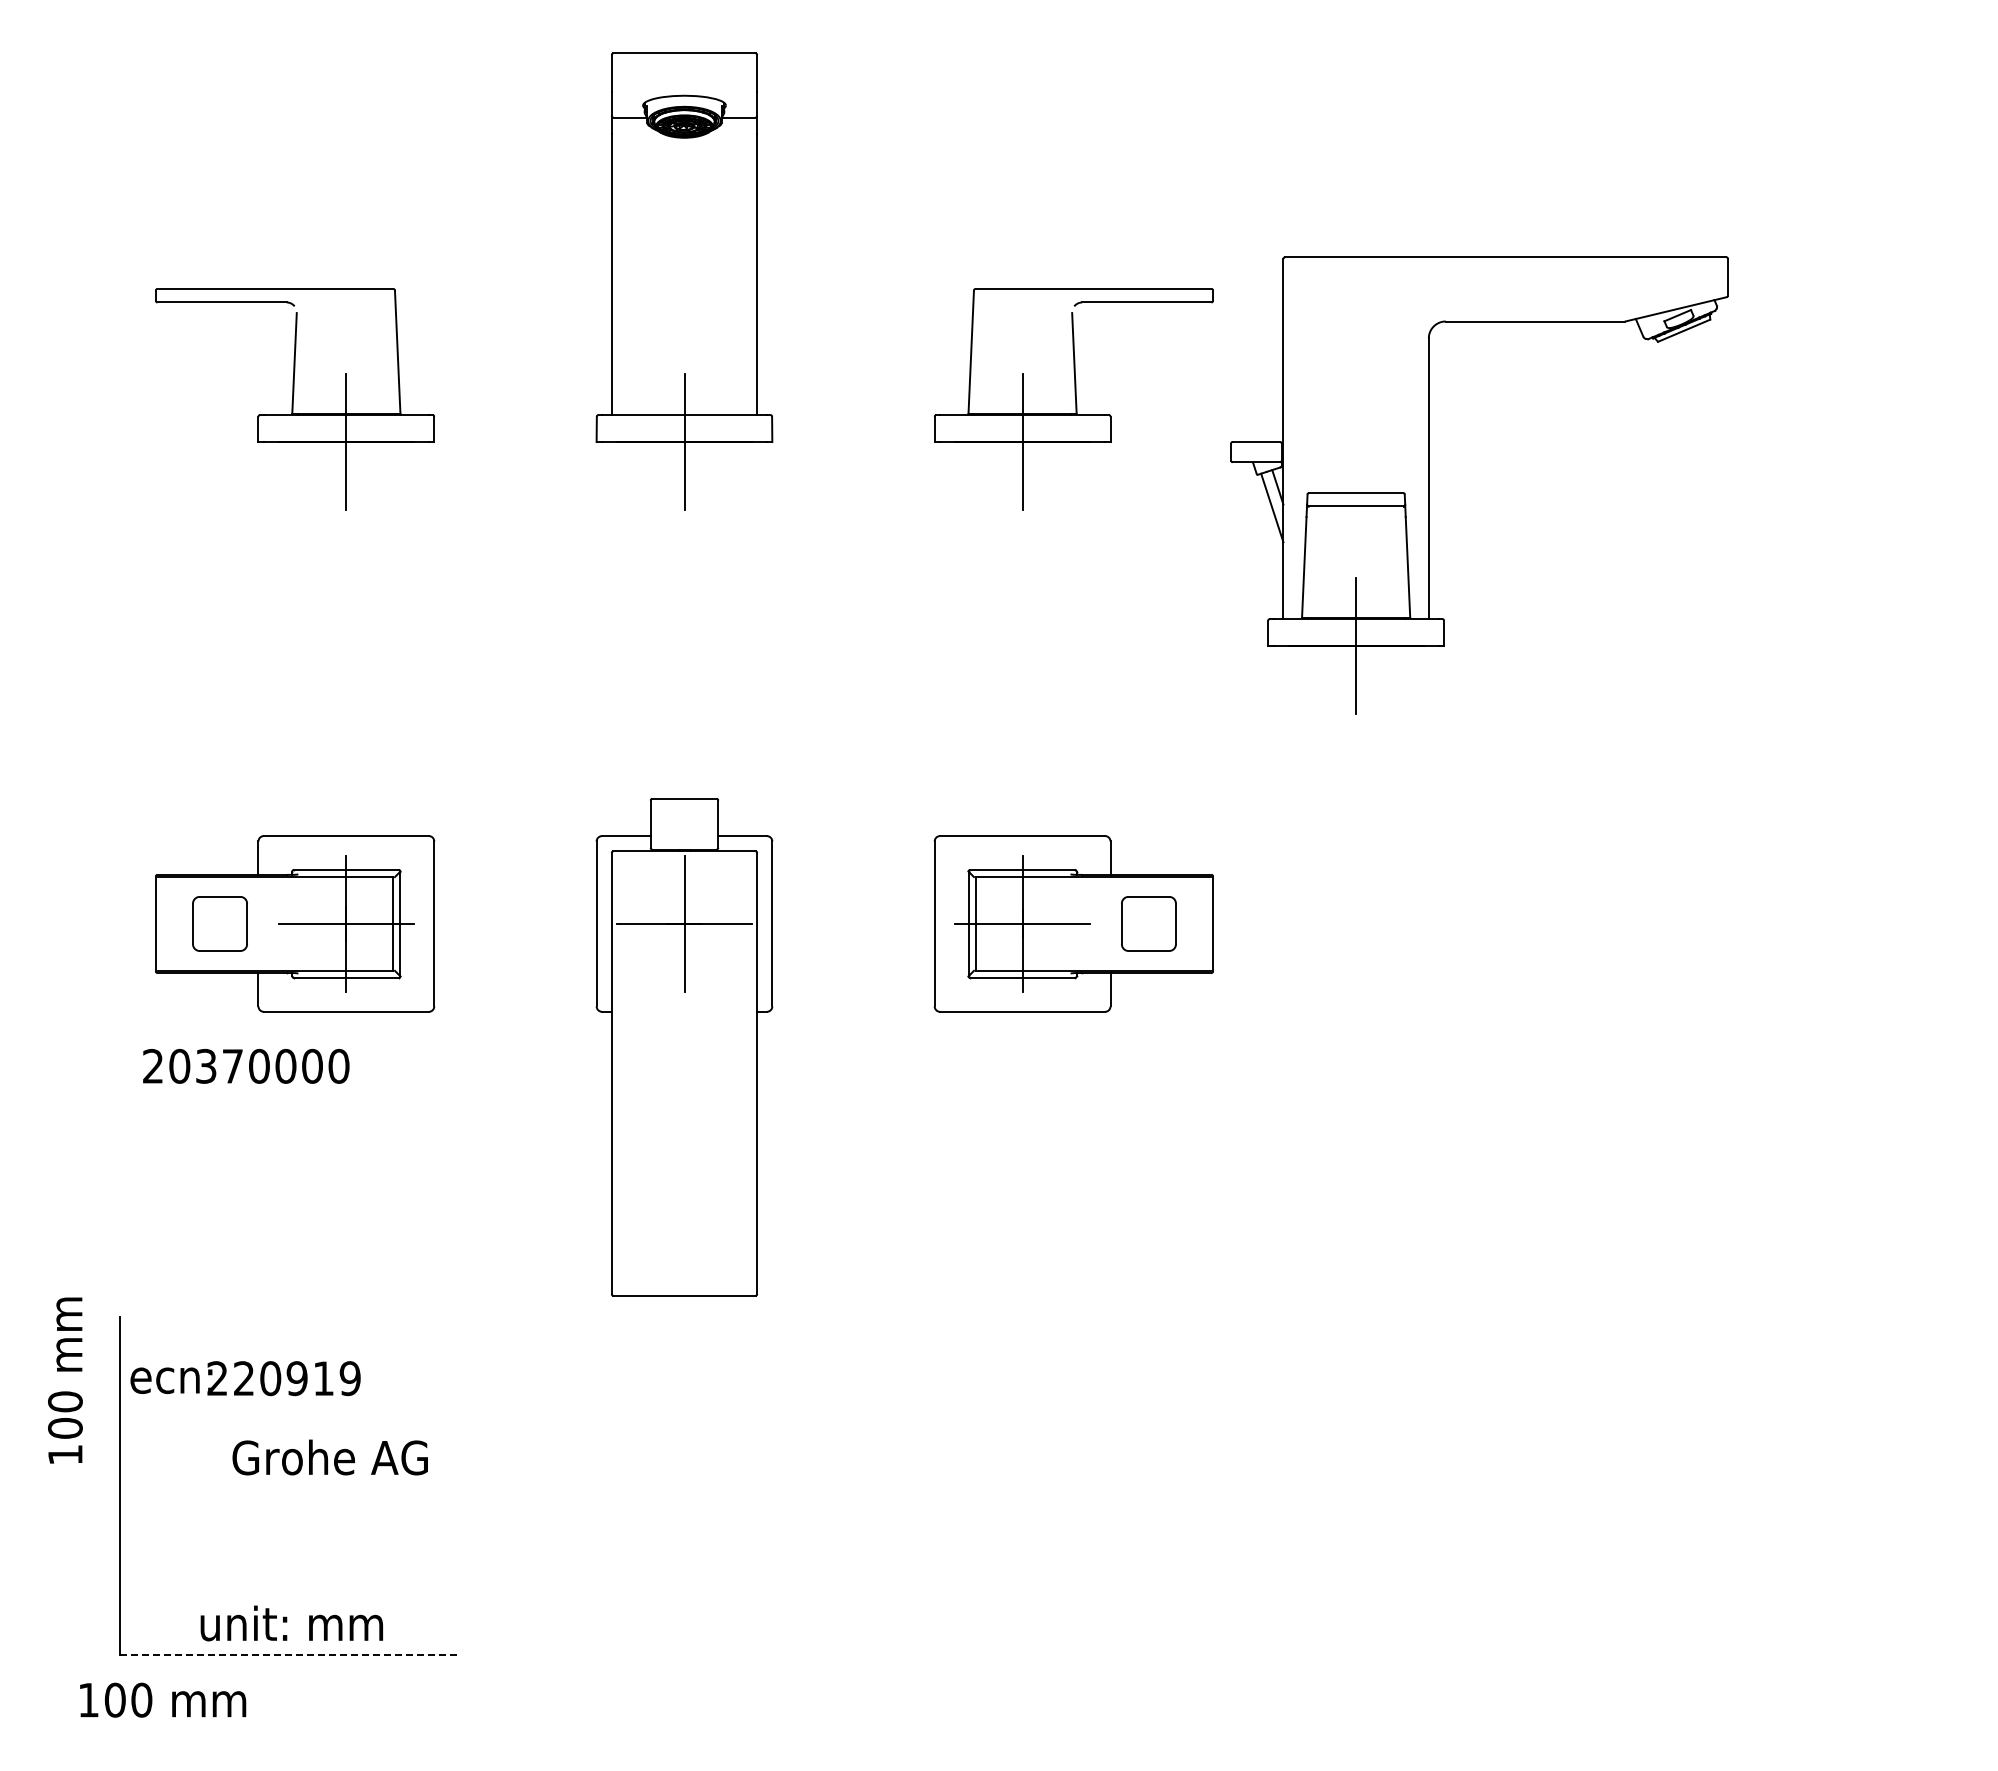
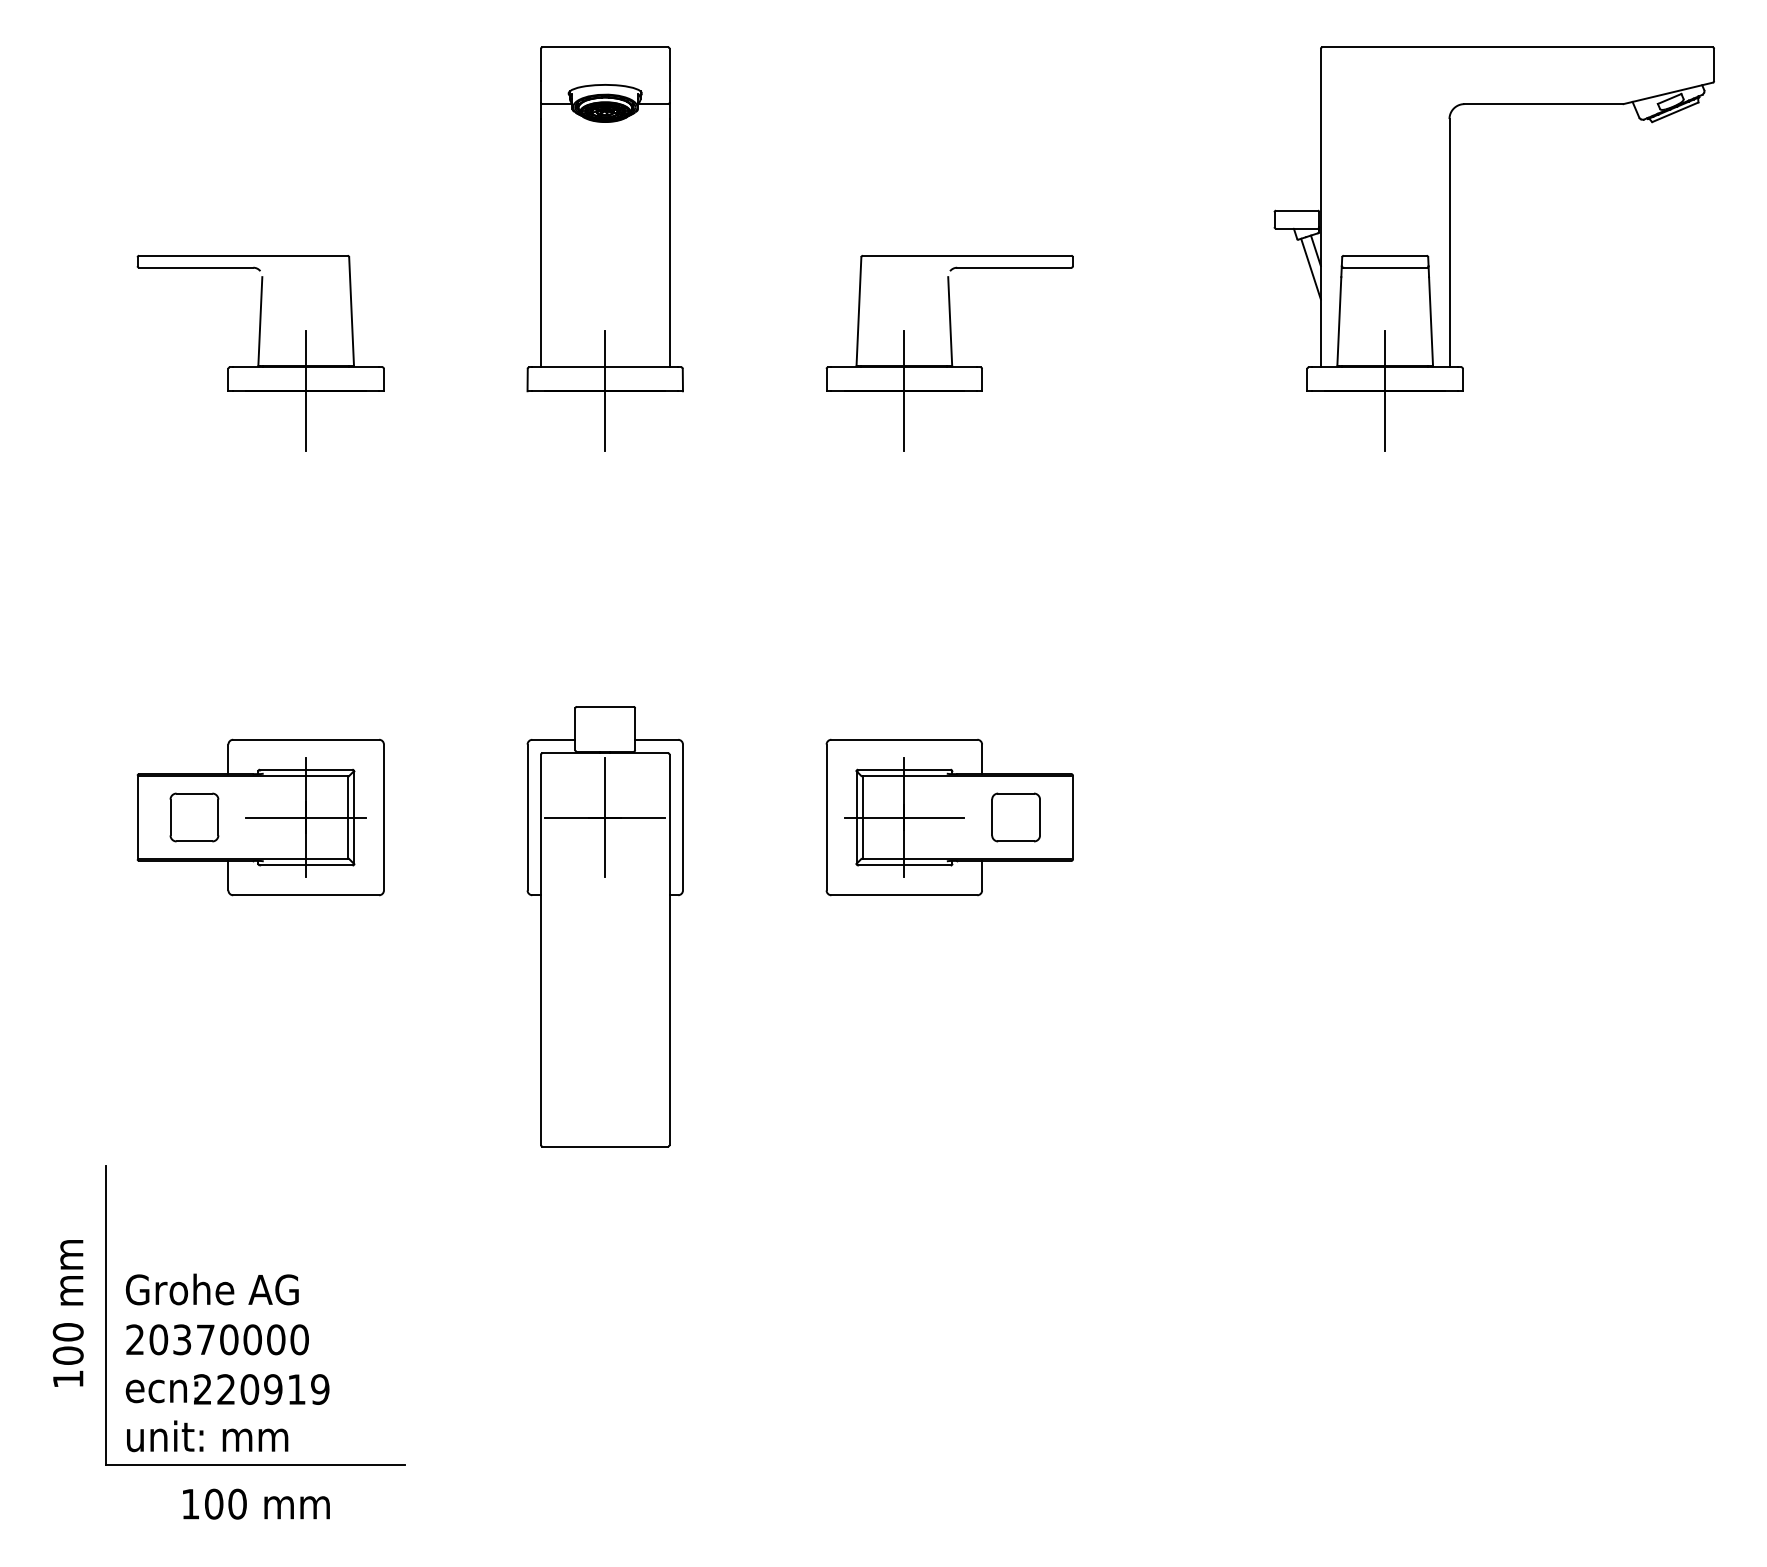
part: (1429, 485) -> (1450, 249), moved
text: (246, 1066) -> (217, 1339), moved
text: (245, 1378) -> (227, 1389), moved
text: (65, 1380) -> (68, 1313), moved
text: (329, 1457) -> (211, 1289), moved
text: (291, 1623) -> (207, 1436), moved
line: (289, 1655) -> (255, 1464), dashed -> solid
text: (163, 1699) -> (256, 1503), moved

